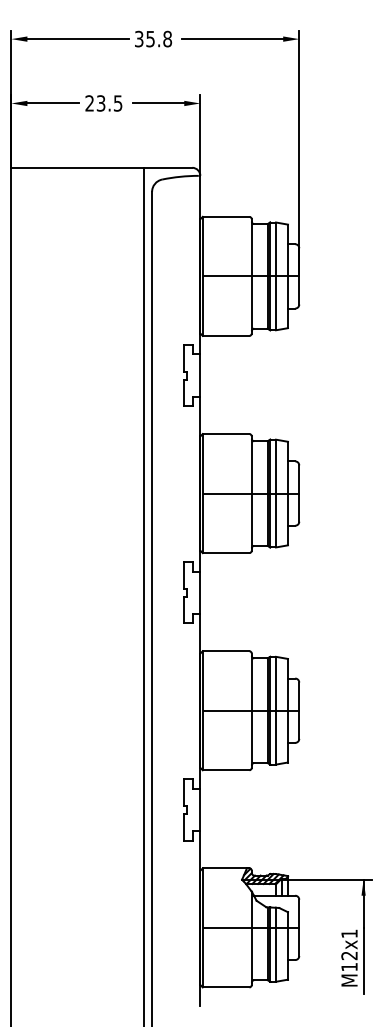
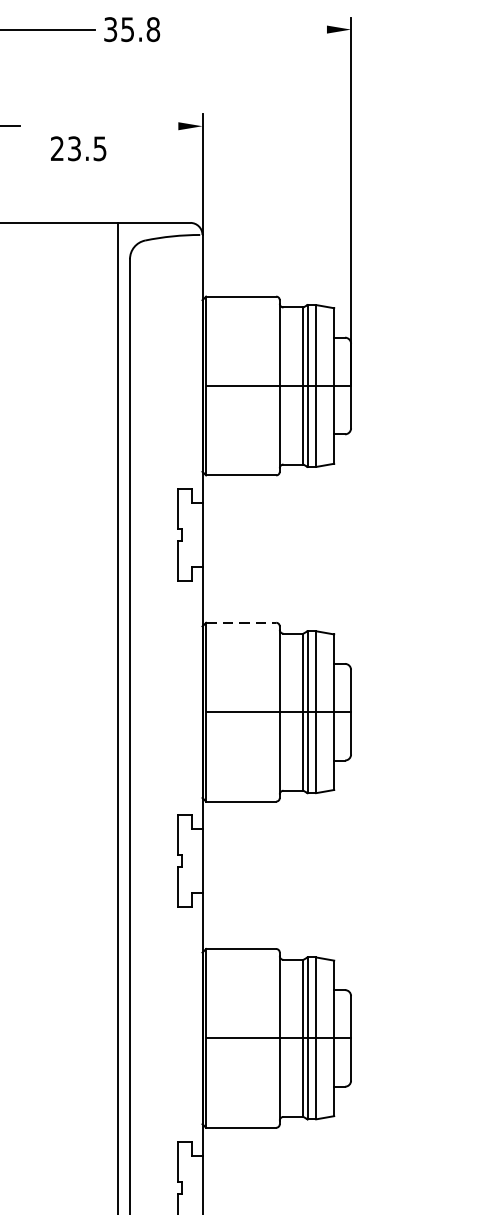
line: (232, 39) -> (250, 30), removed
text: (103, 103) -> (78, 148), moved
line: (158, 103) -> (139, 126), removed
line: (226, 434) -> (241, 623), solid -> dashed

